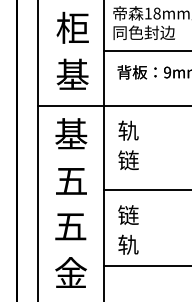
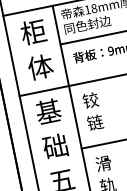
text: (72, 74) -> (40, 66), 基 -> 体
text: (128, 130) -> (90, 100), 轨 -> 铰
text: (70, 180) -> (54, 146), 五 -> 础
text: (128, 215) -> (103, 163), 链 -> 滑

